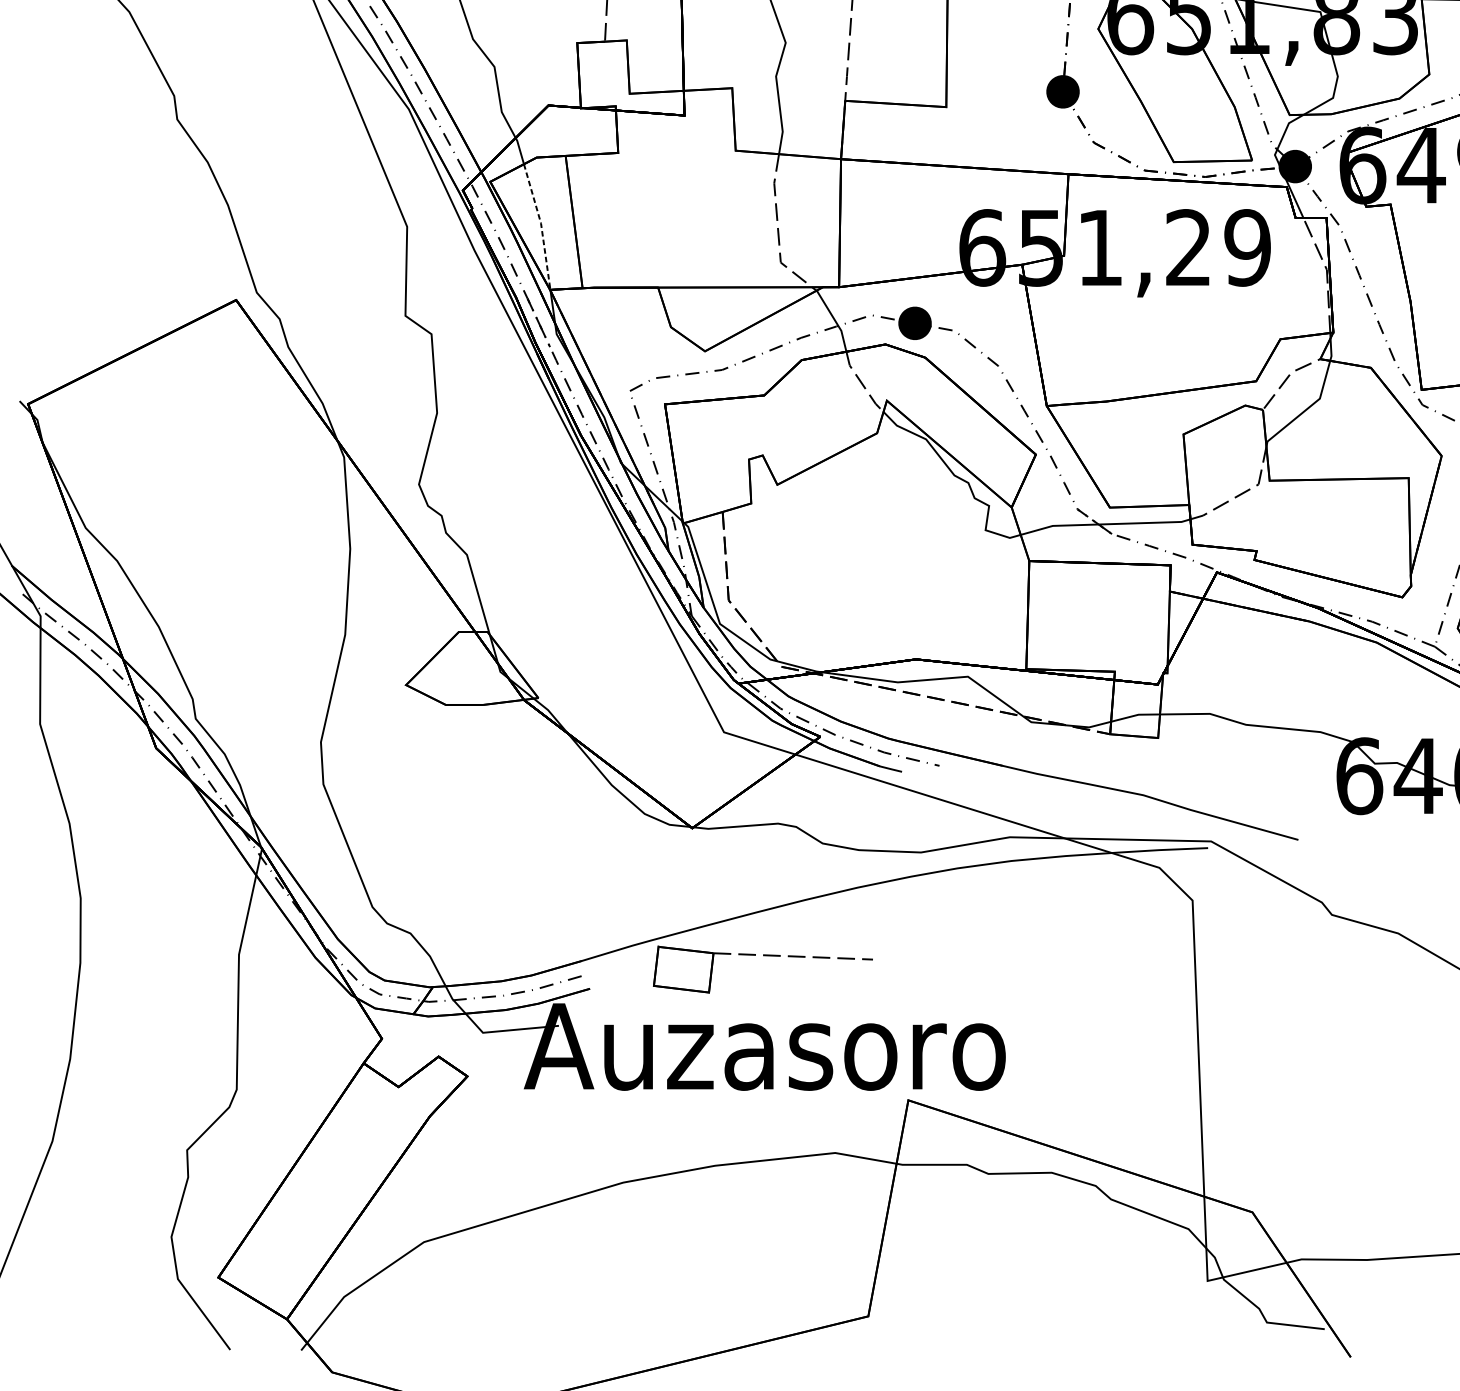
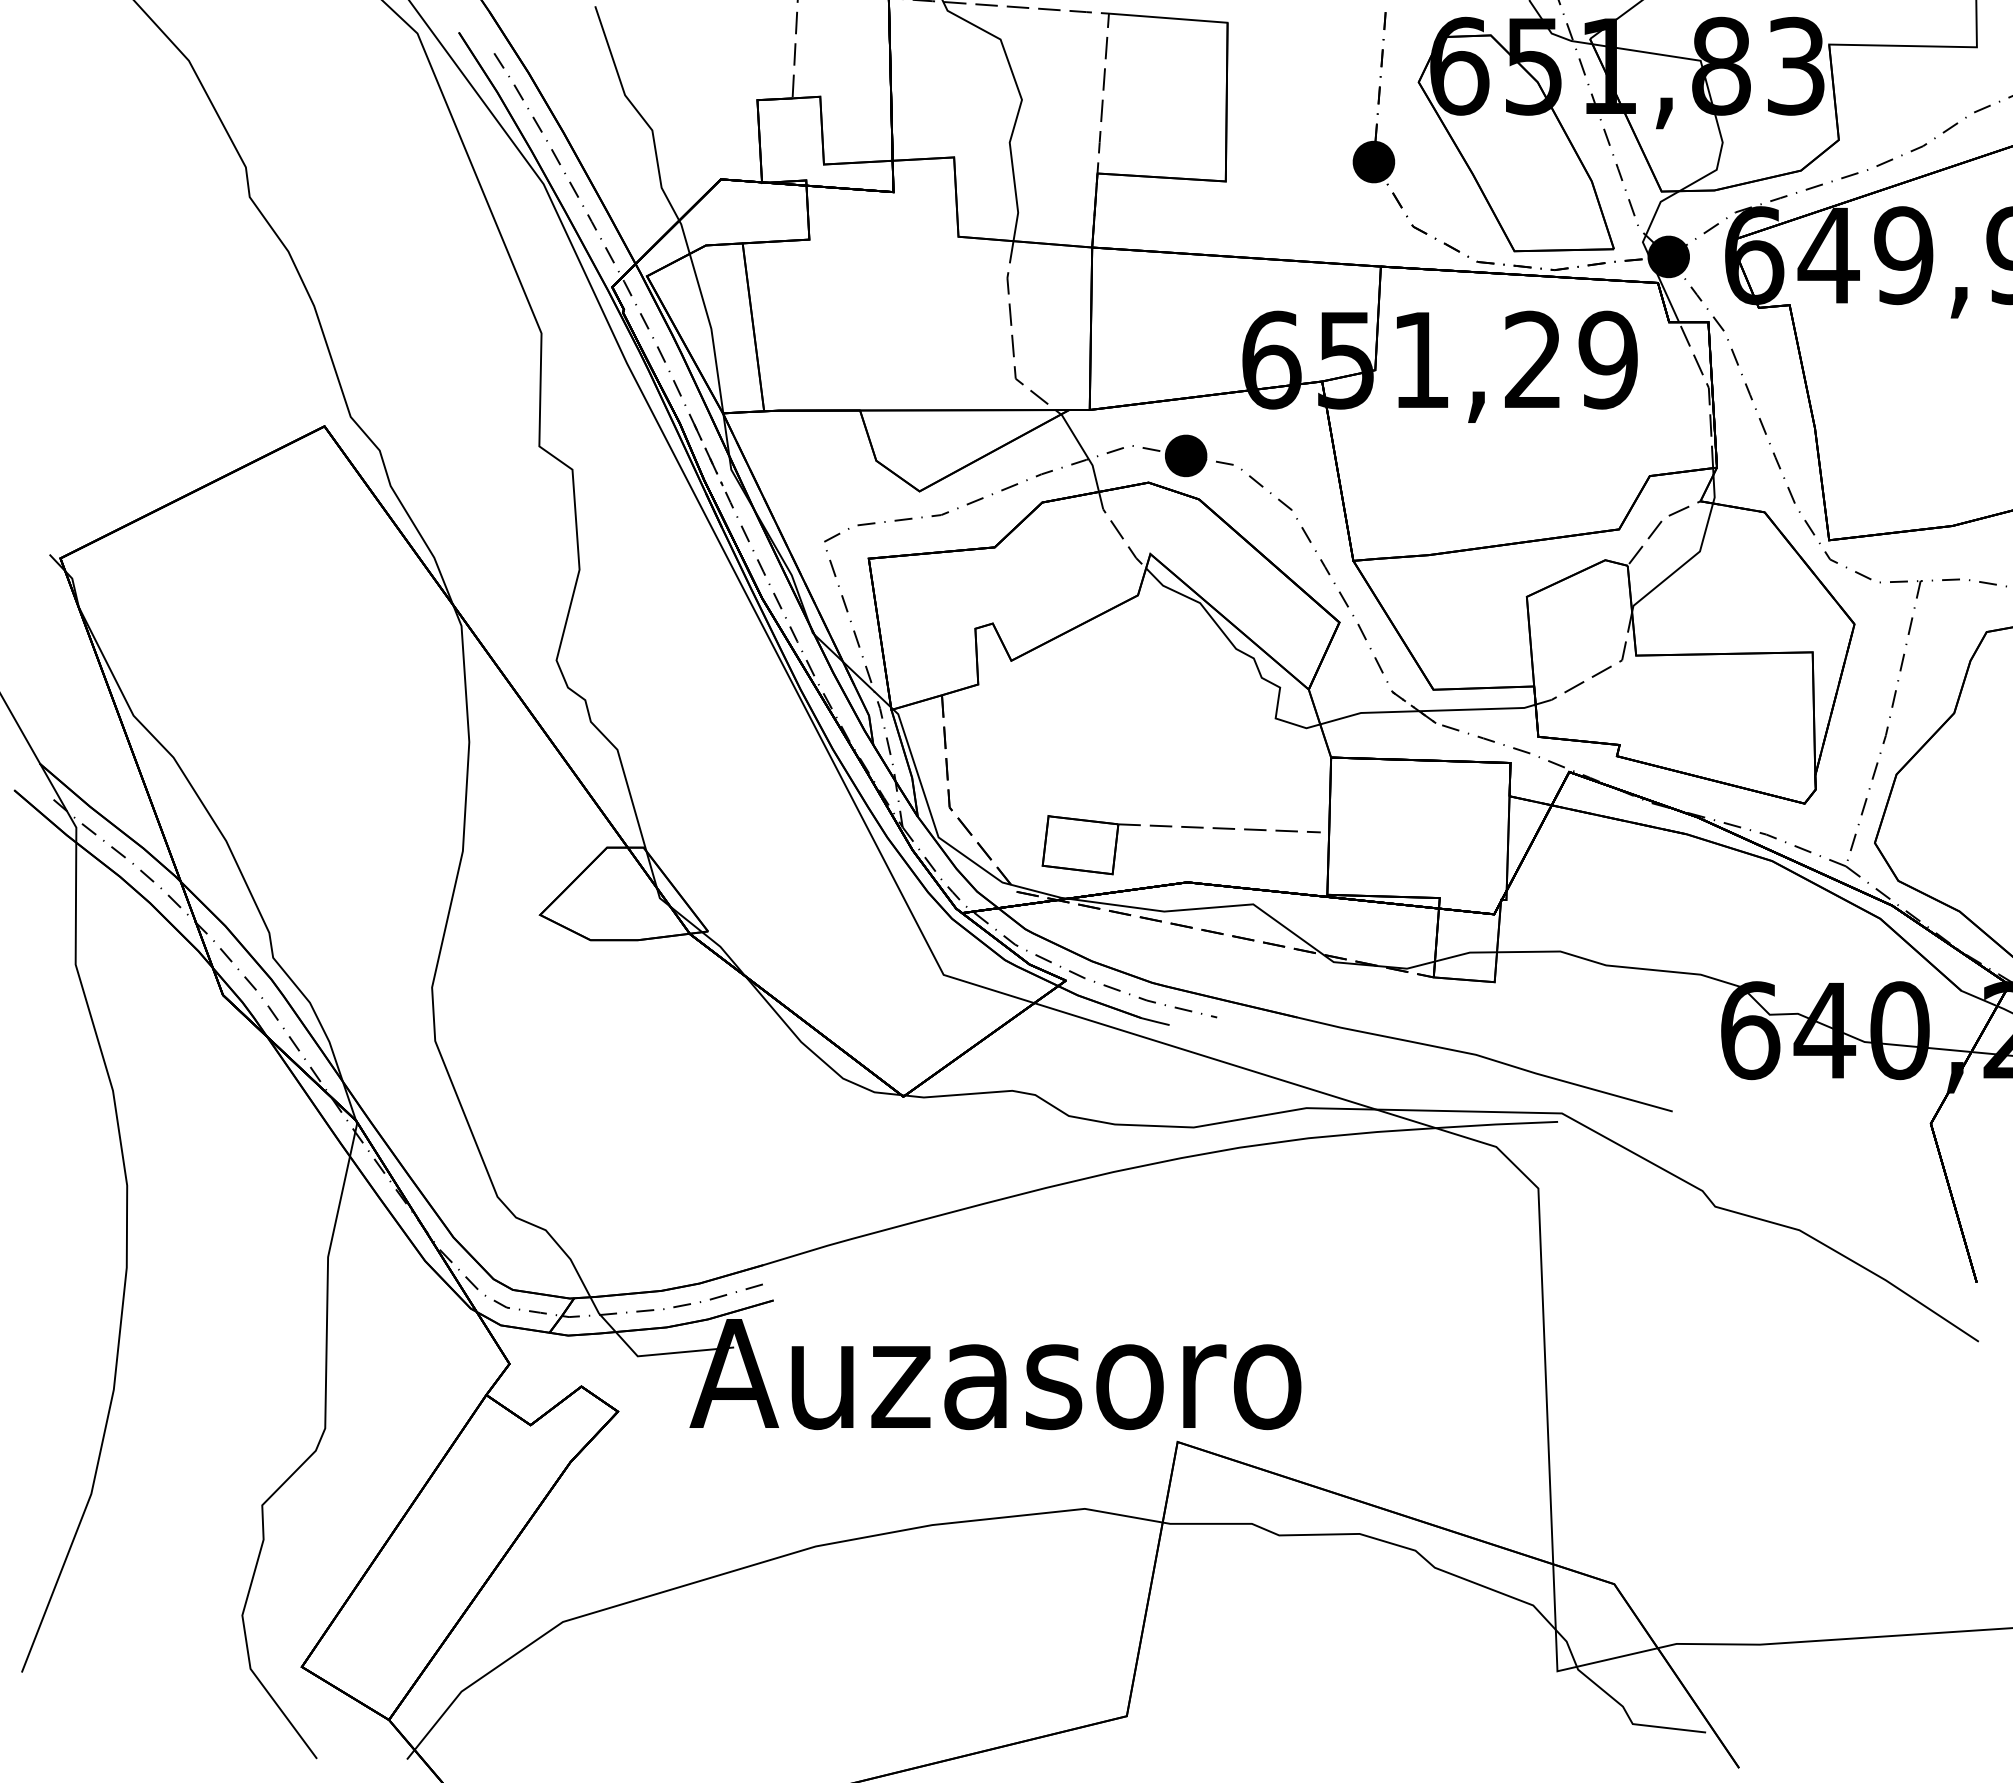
line: (541, 225) -> (711, 331), dashed -> solid
part: (763, 955) -> (1181, 827), moved

